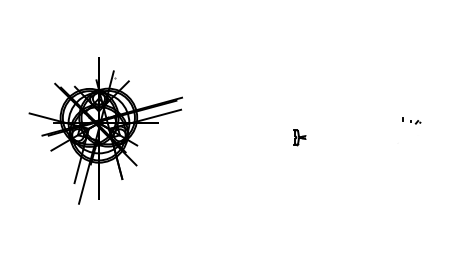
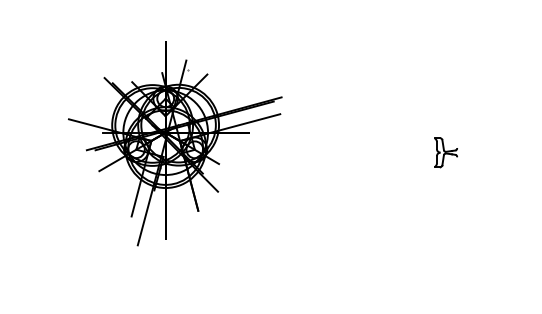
part: (299, 137) -> (445, 152), size x1.43

